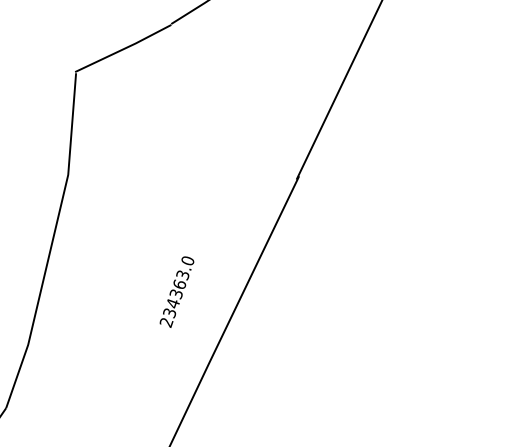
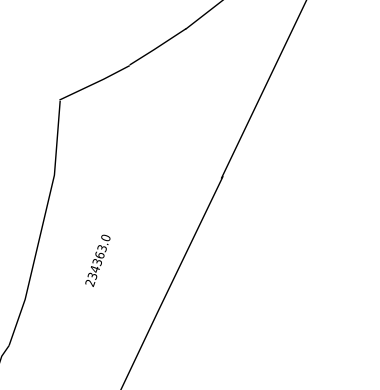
text: (176, 291) -> (97, 260), moved

